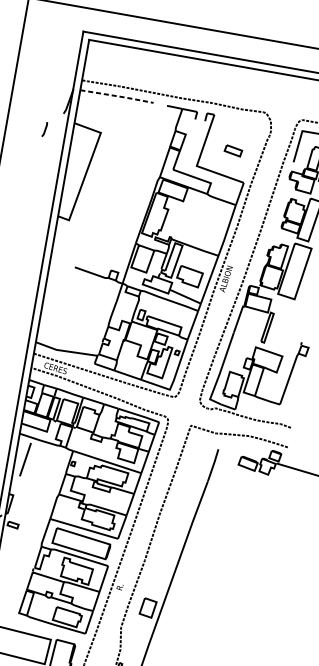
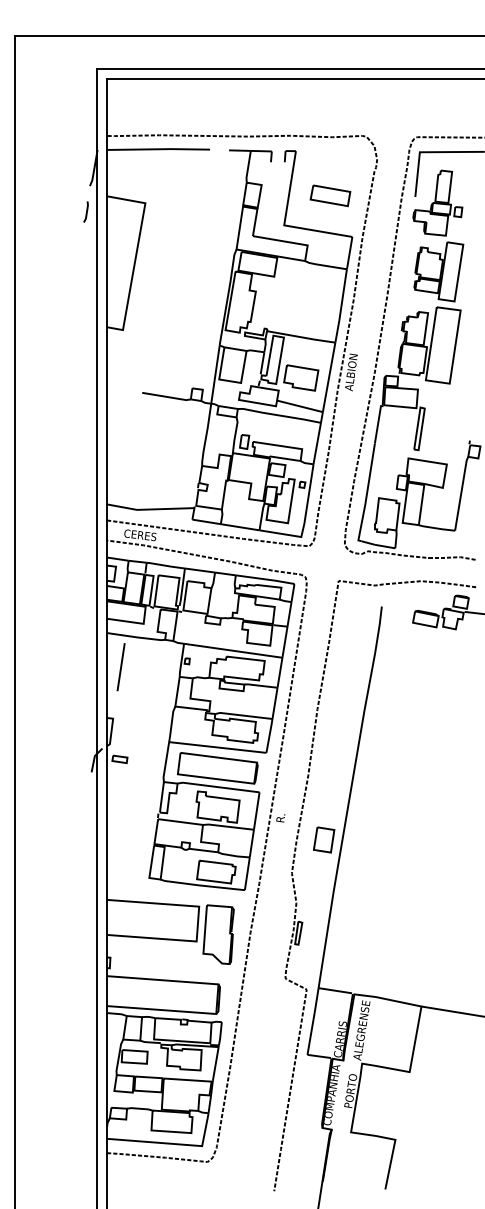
line: (117, 96) -> (159, 149), dashed -> solid
line: (45, 129) -> (86, 211), moved
part: (233, 150) -> (330, 195), size x1.67

